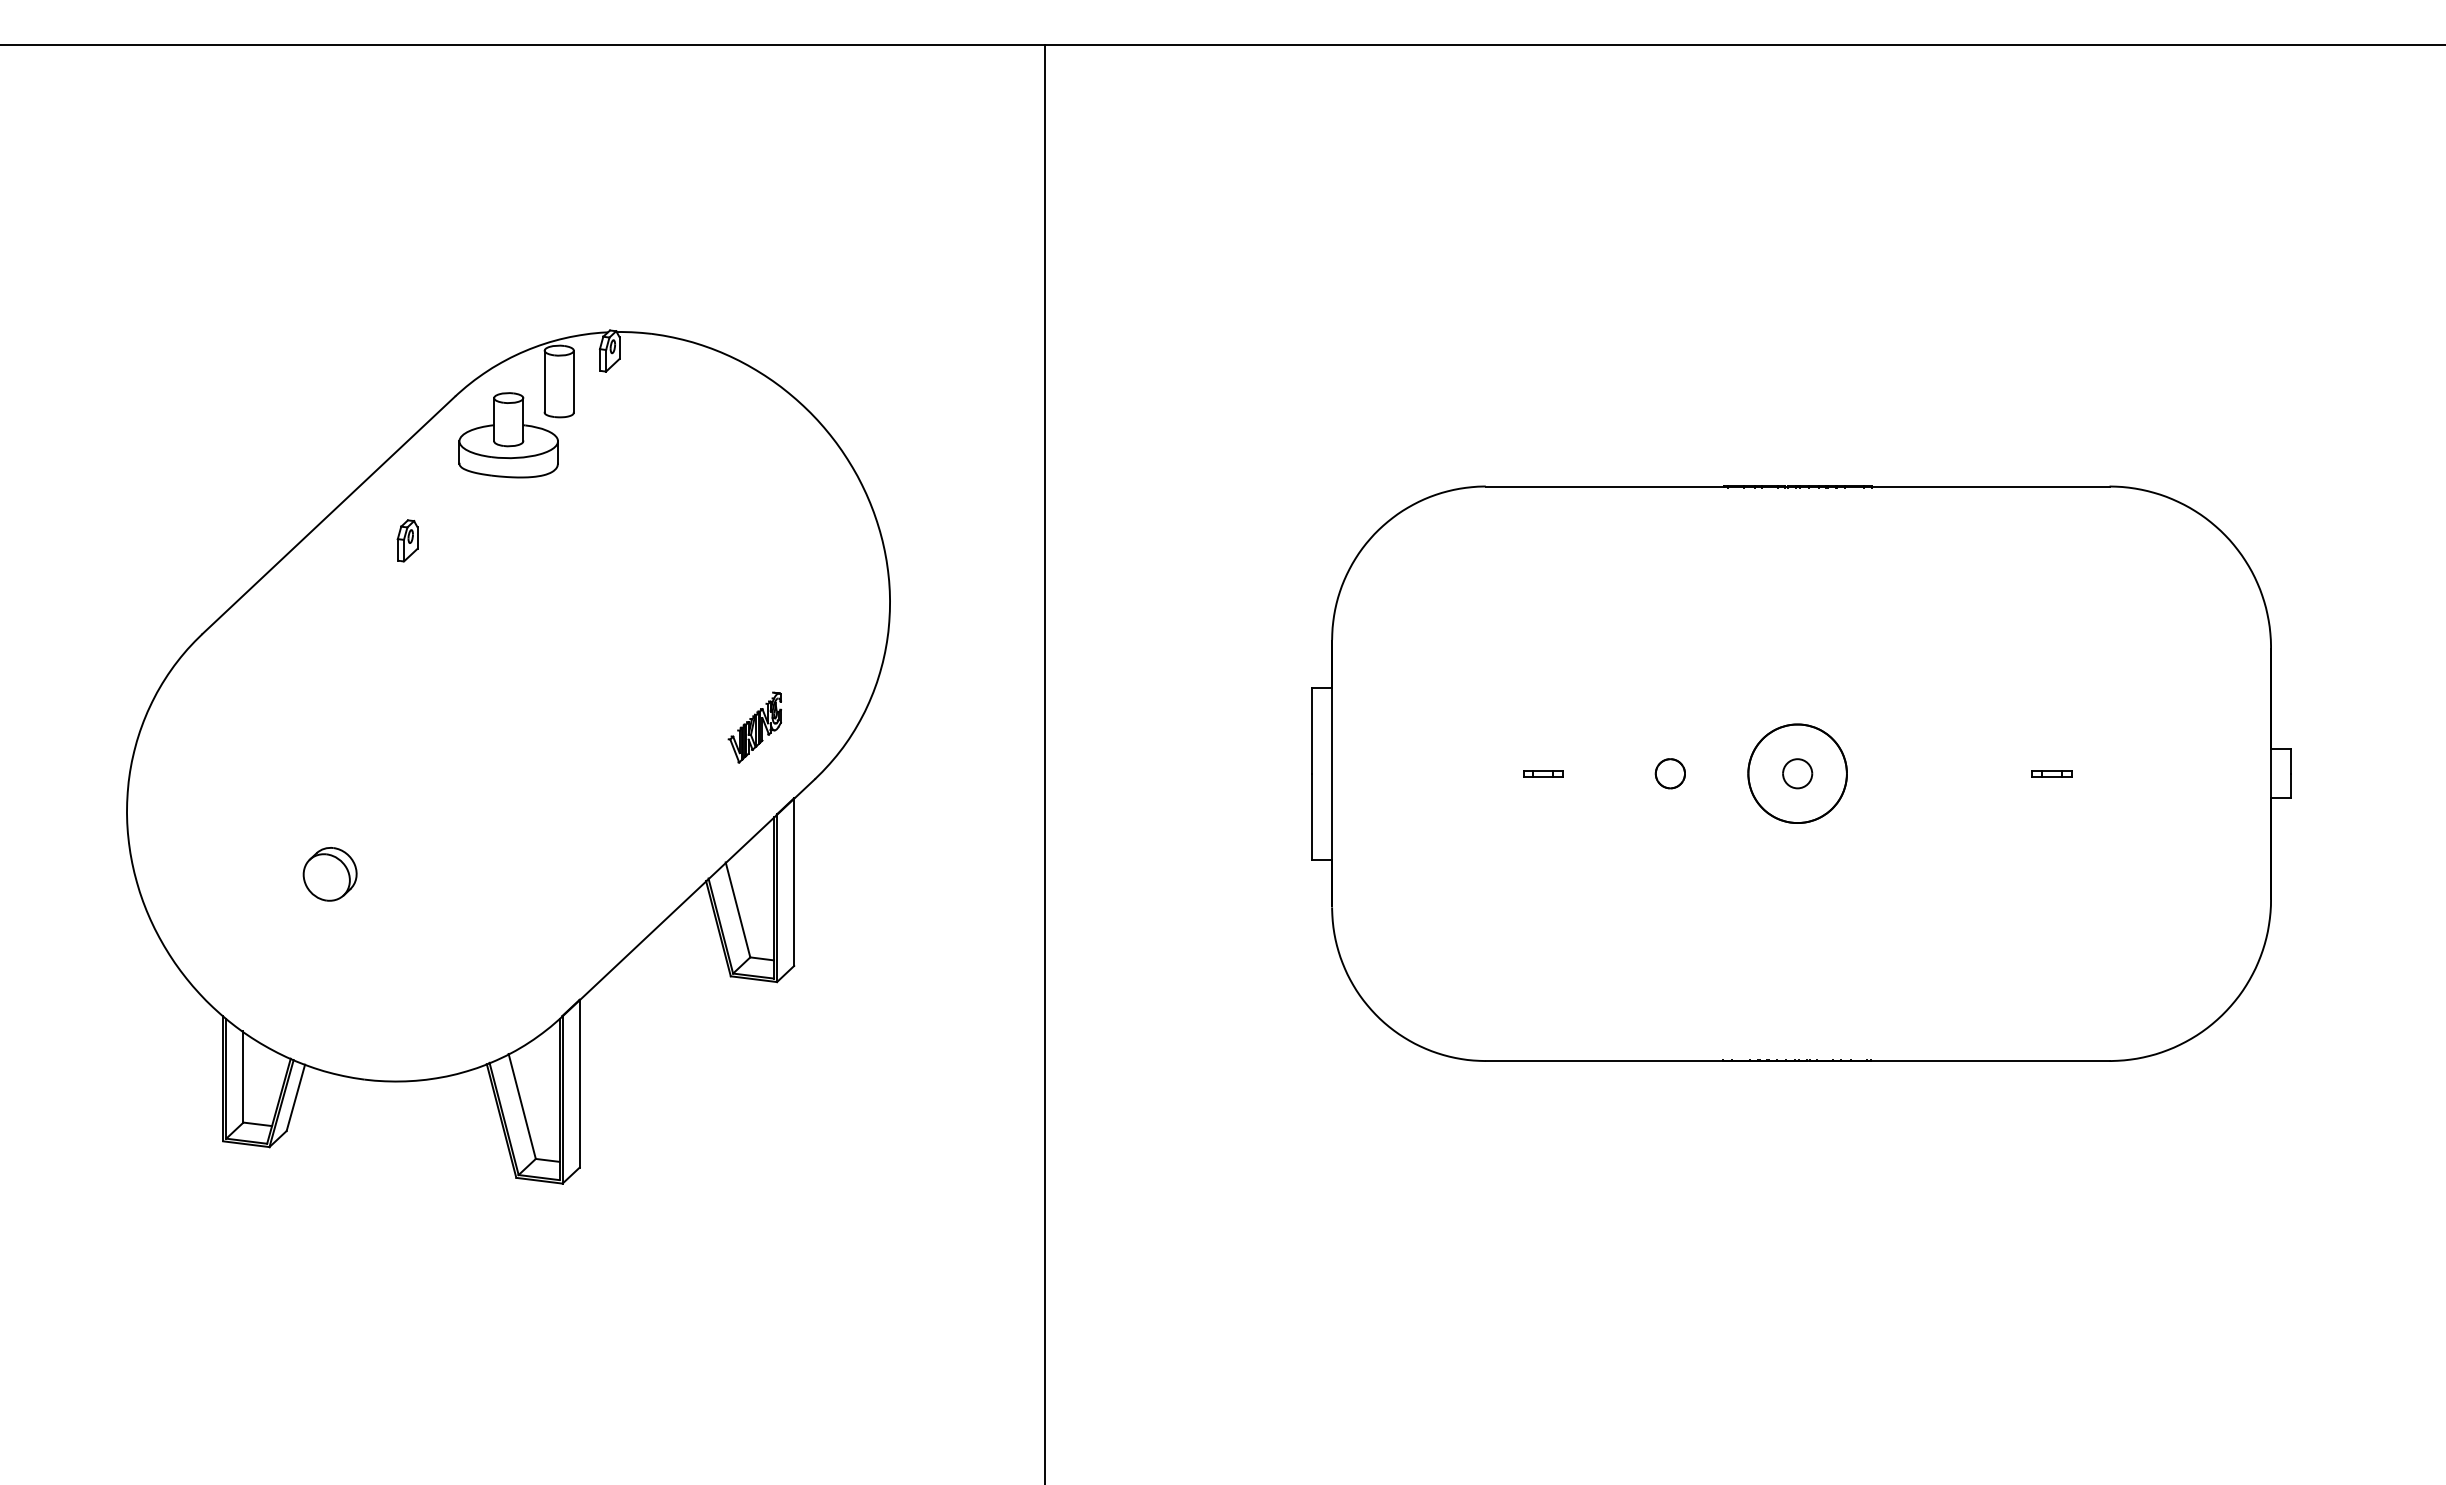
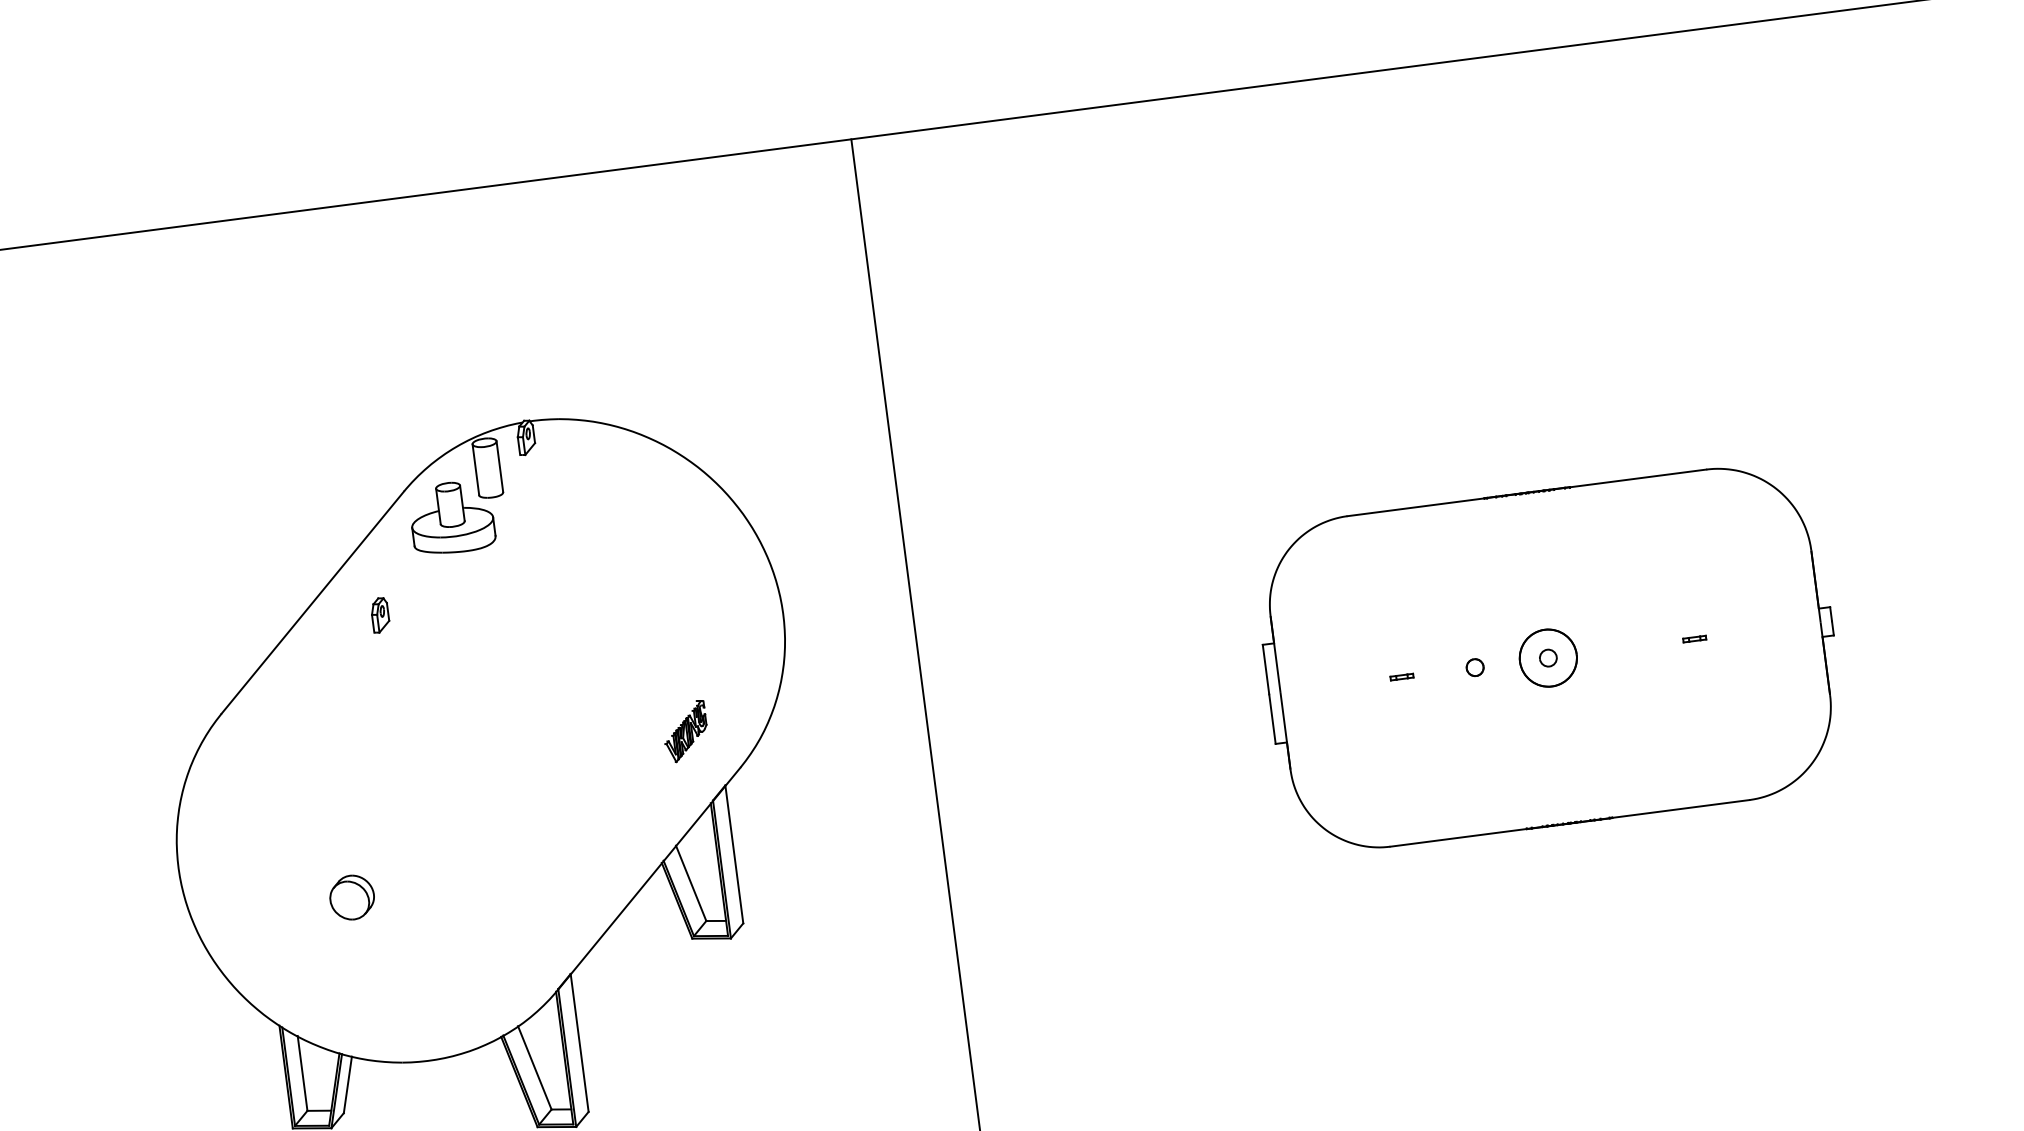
part: (1801, 773) -> (1550, 657), size x0.7

